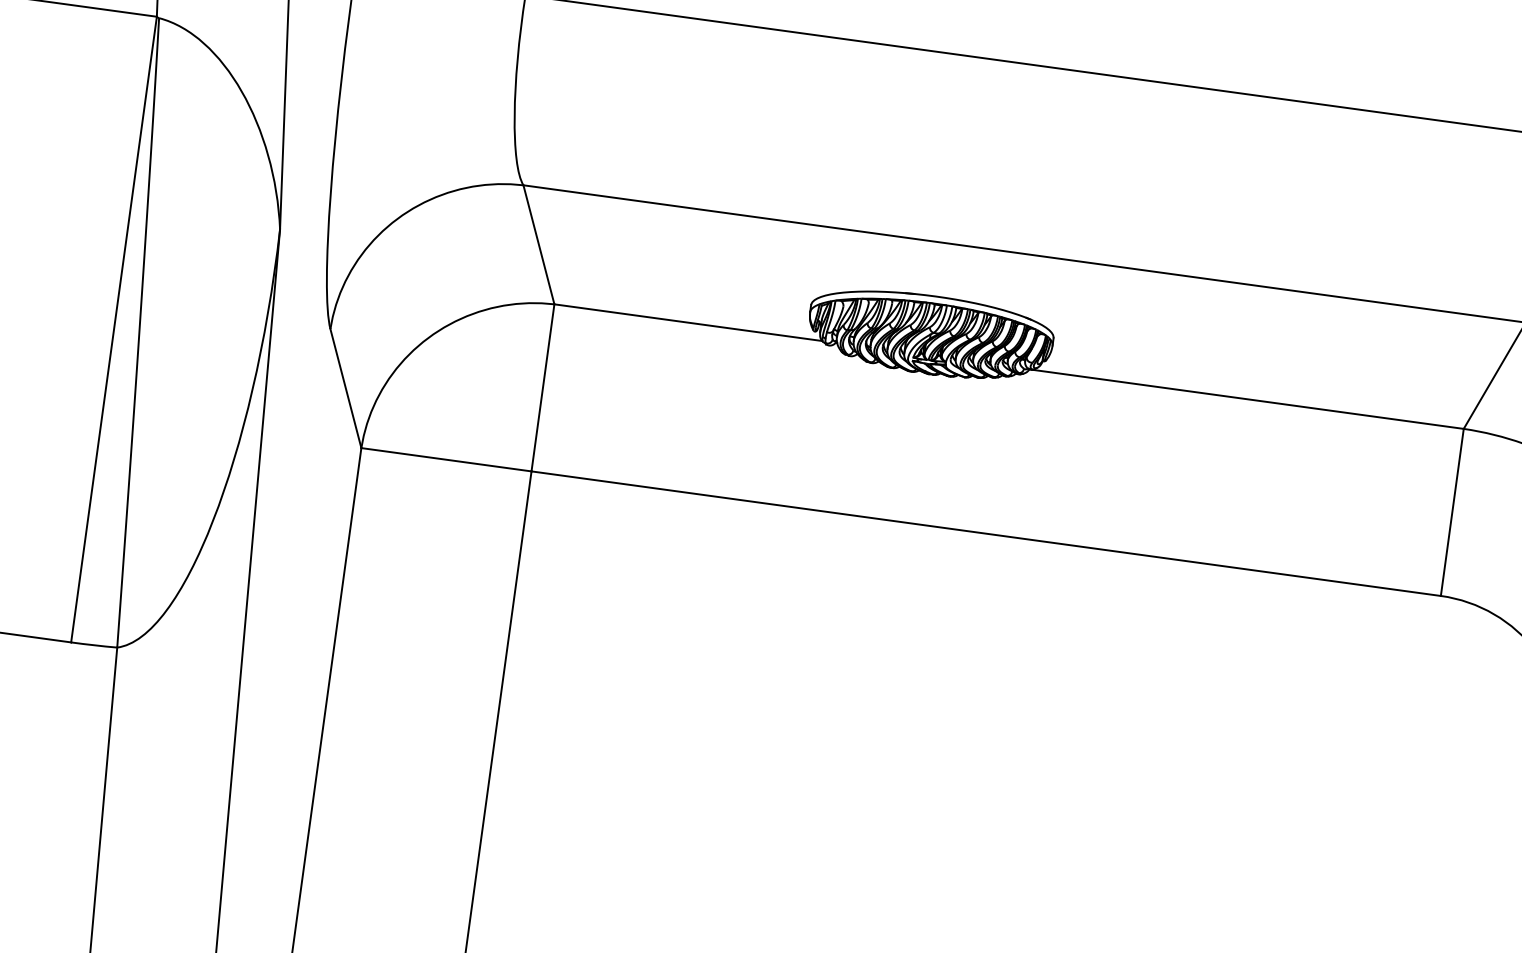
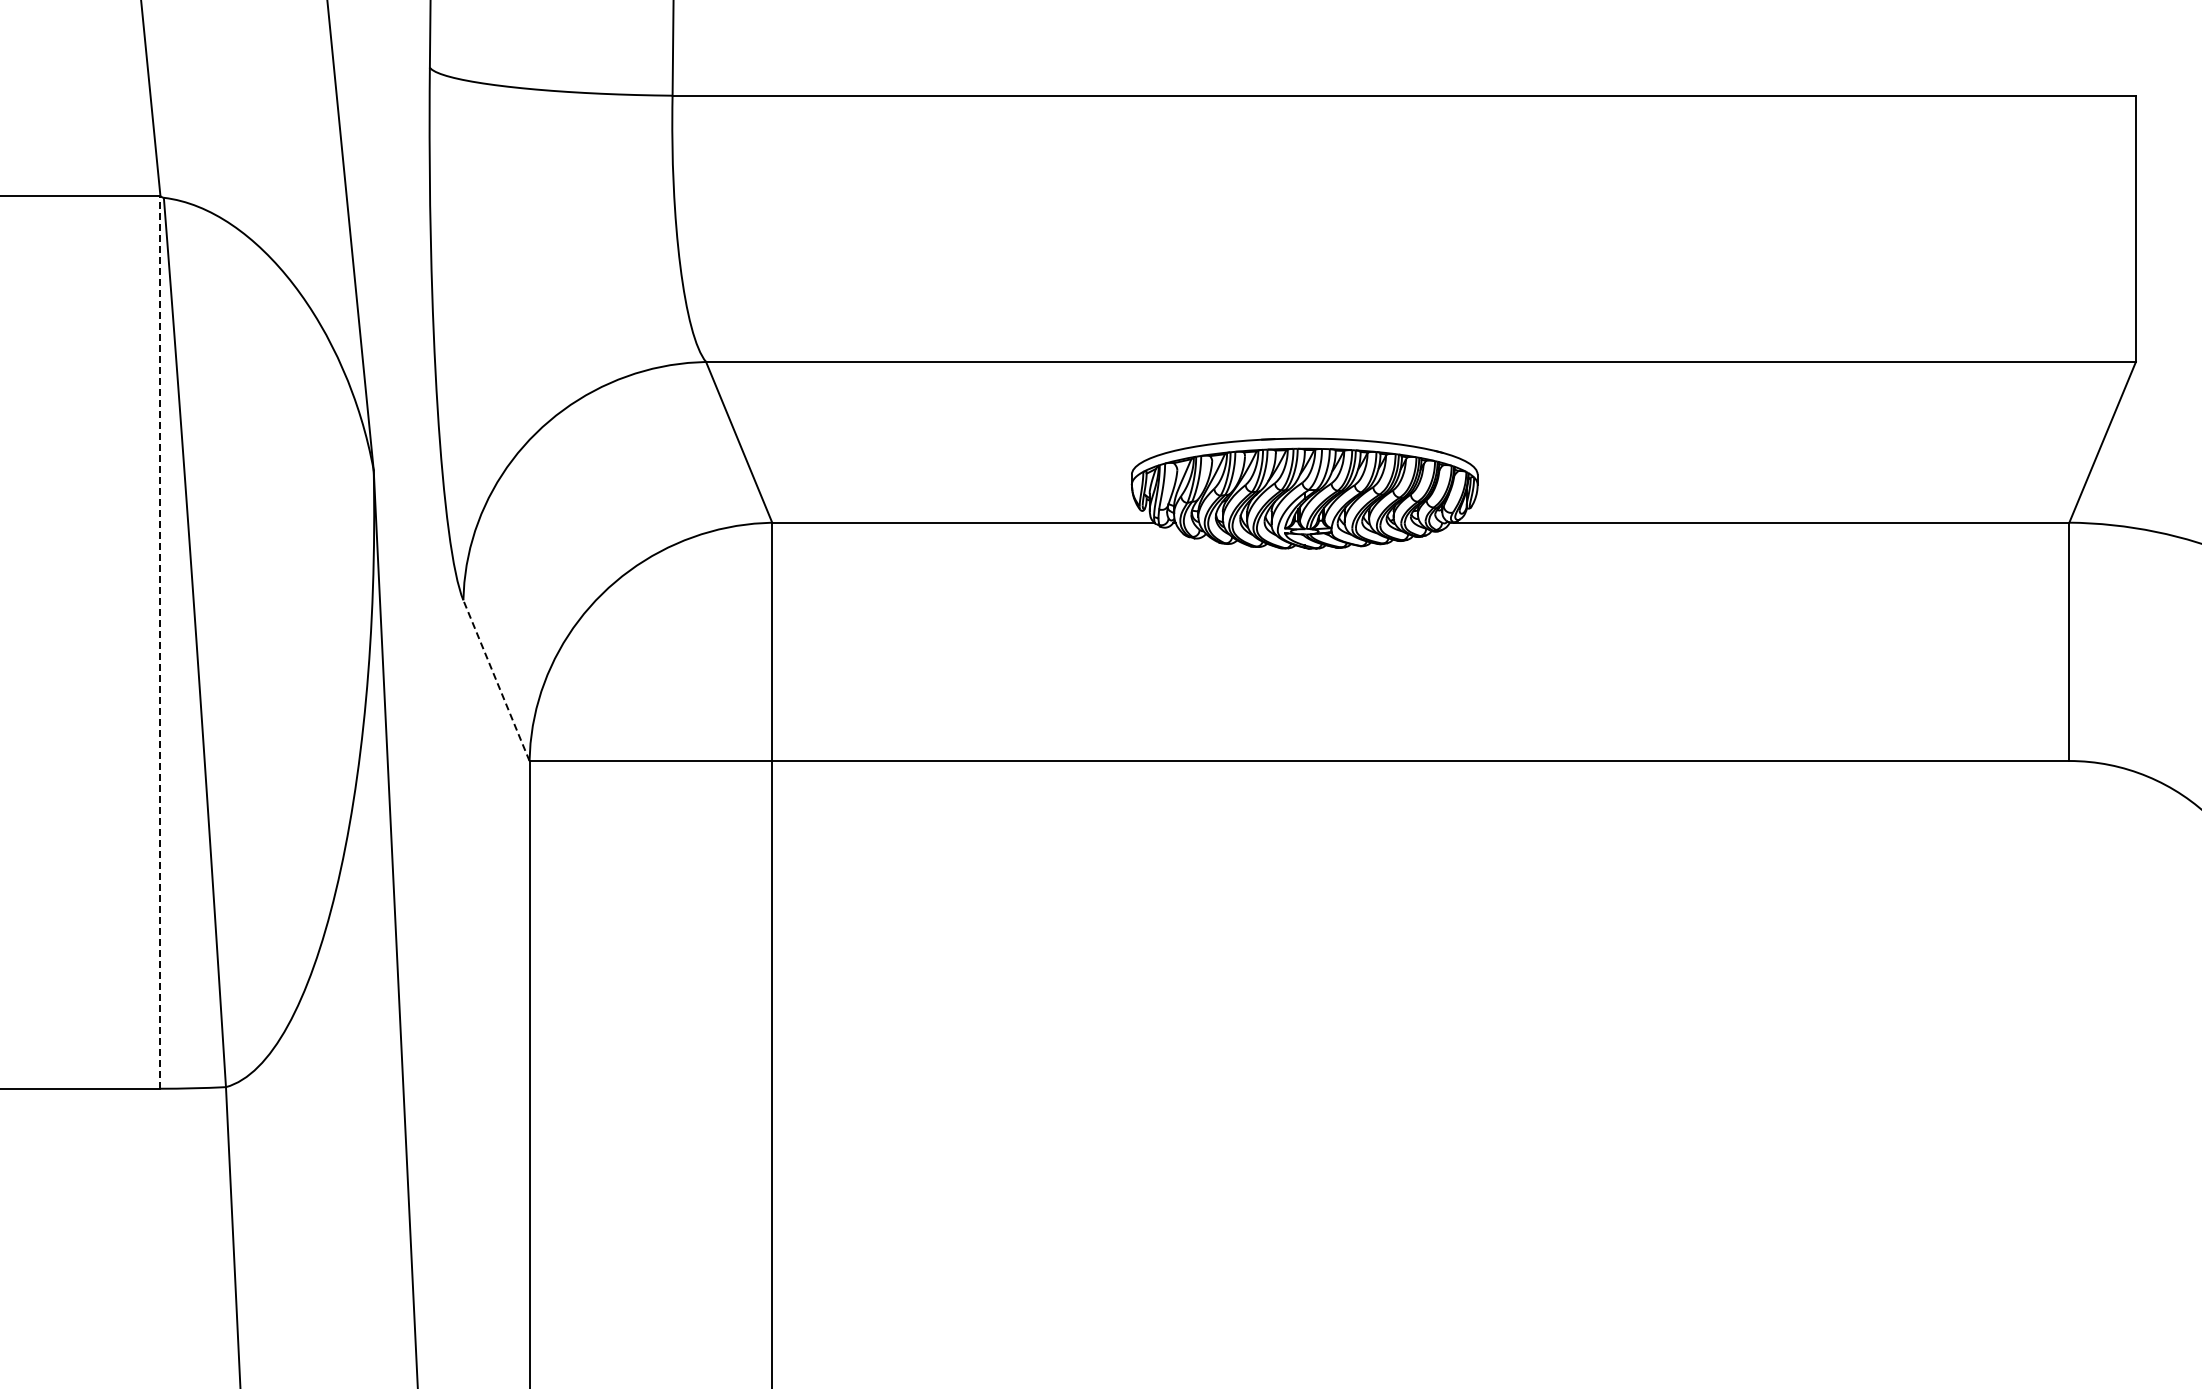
line: (114, 329) -> (160, 642), solid -> dashed
line: (345, 388) -> (496, 680), solid -> dashed

